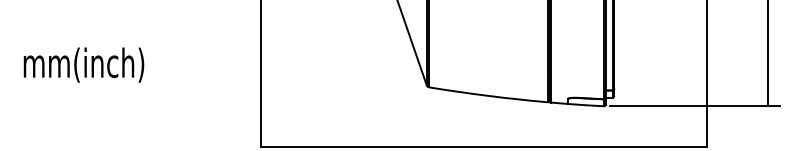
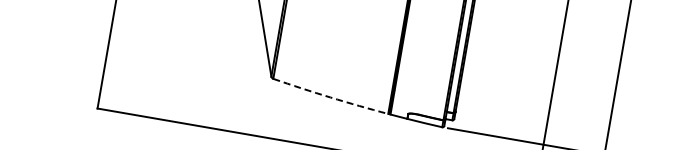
arc: (488, 95) -> (330, 97), solid -> dashed

